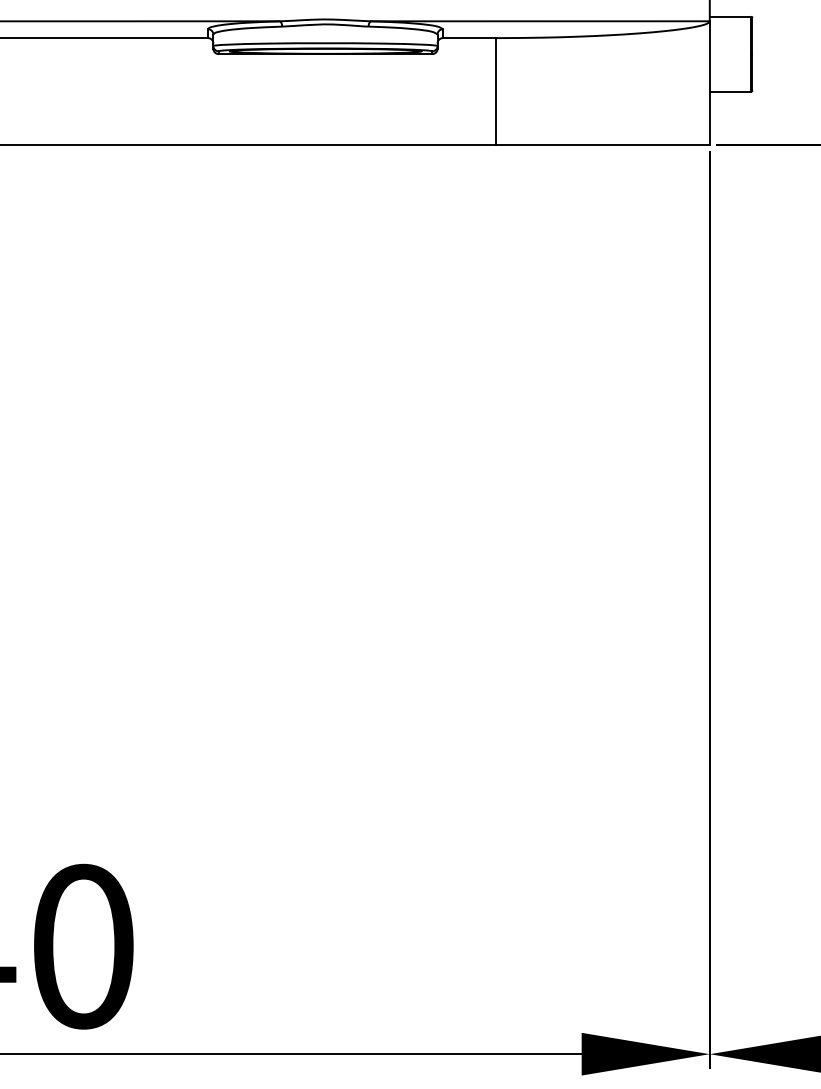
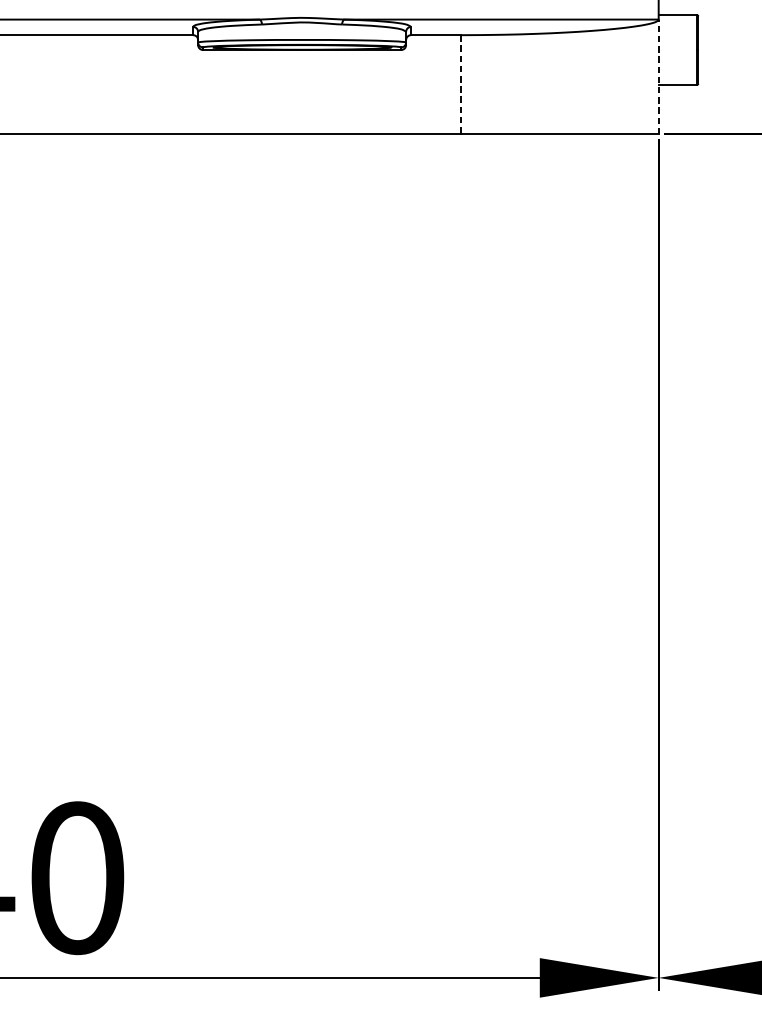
line: (709, 83) -> (658, 77), solid -> dashed
line: (496, 92) -> (460, 85), solid -> dashed

